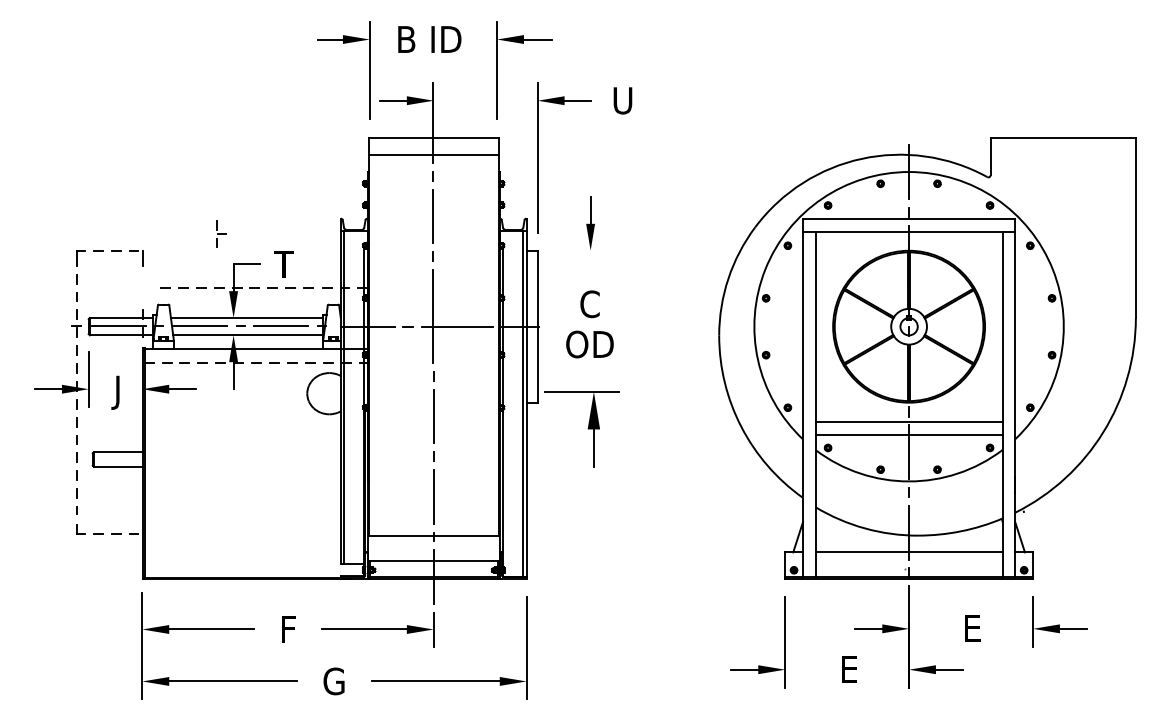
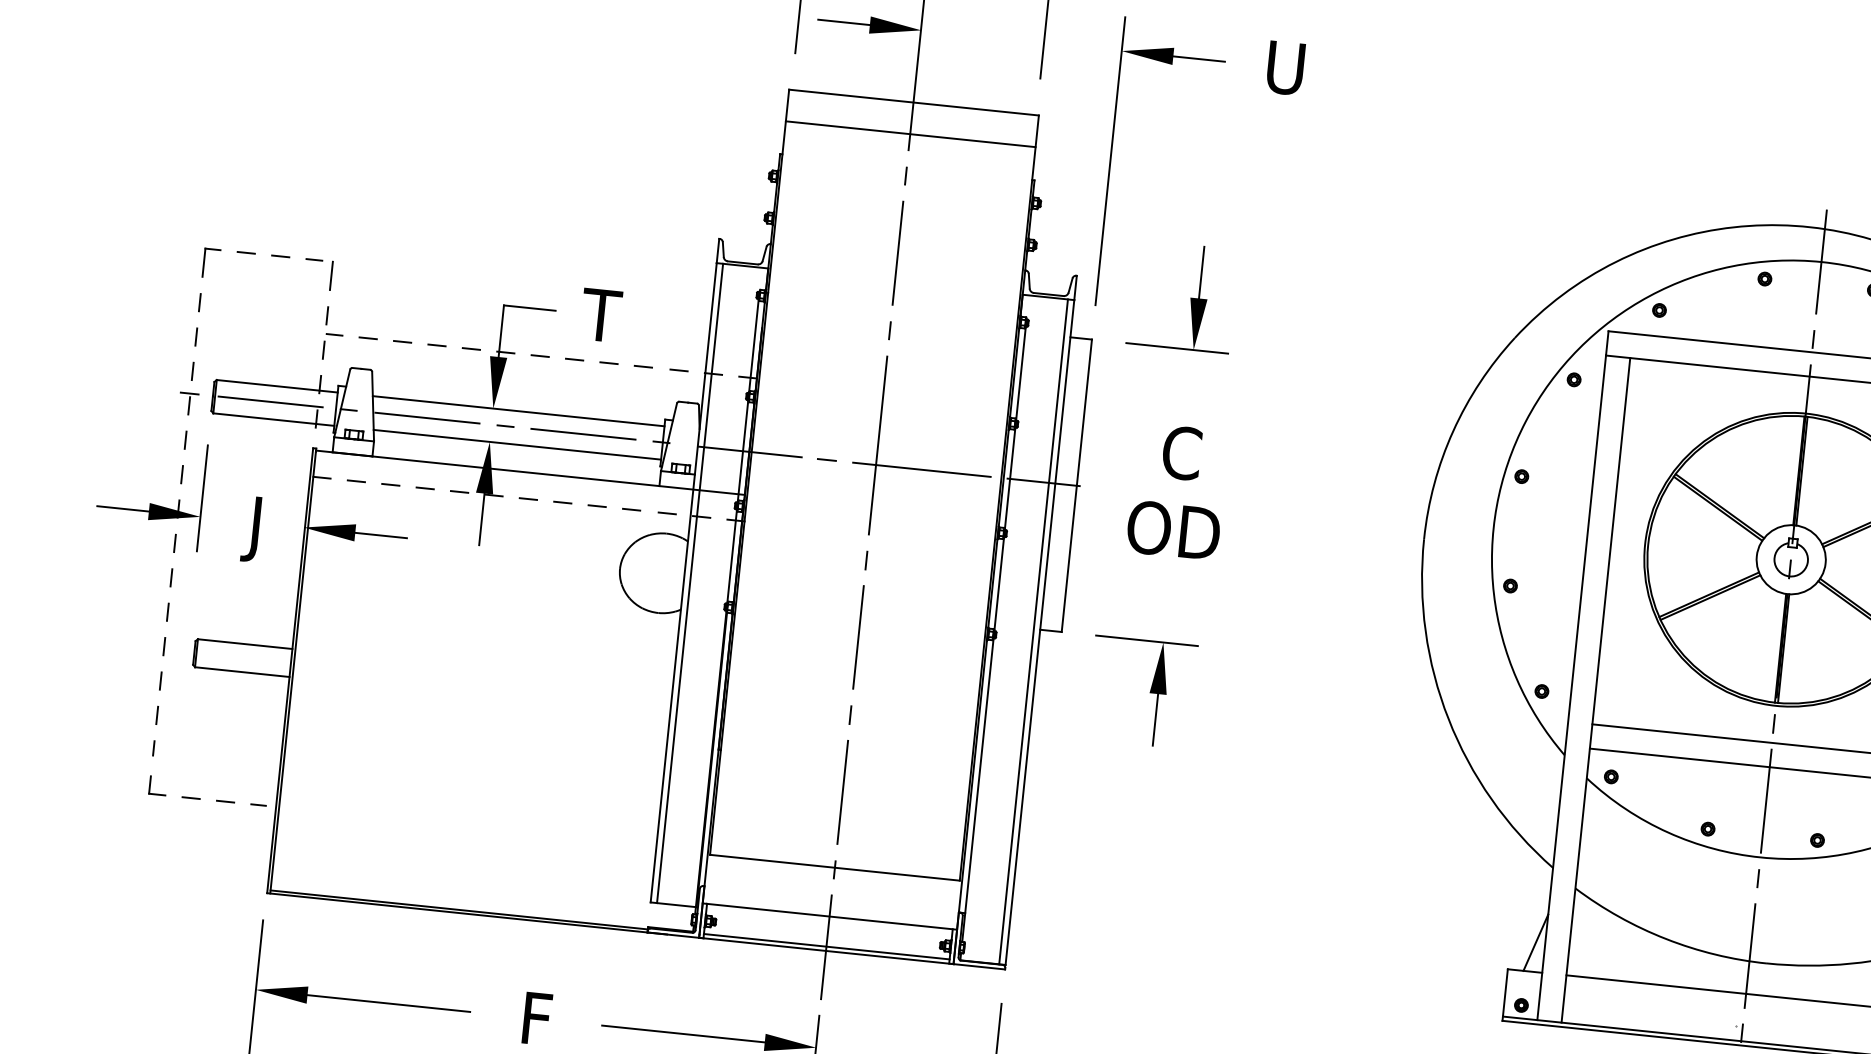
part: (221, 233) -> (333, 332), moved
line: (581, 250) -> (1176, 347), added
part: (582, 429) -> (1142, 692), size x0.71

